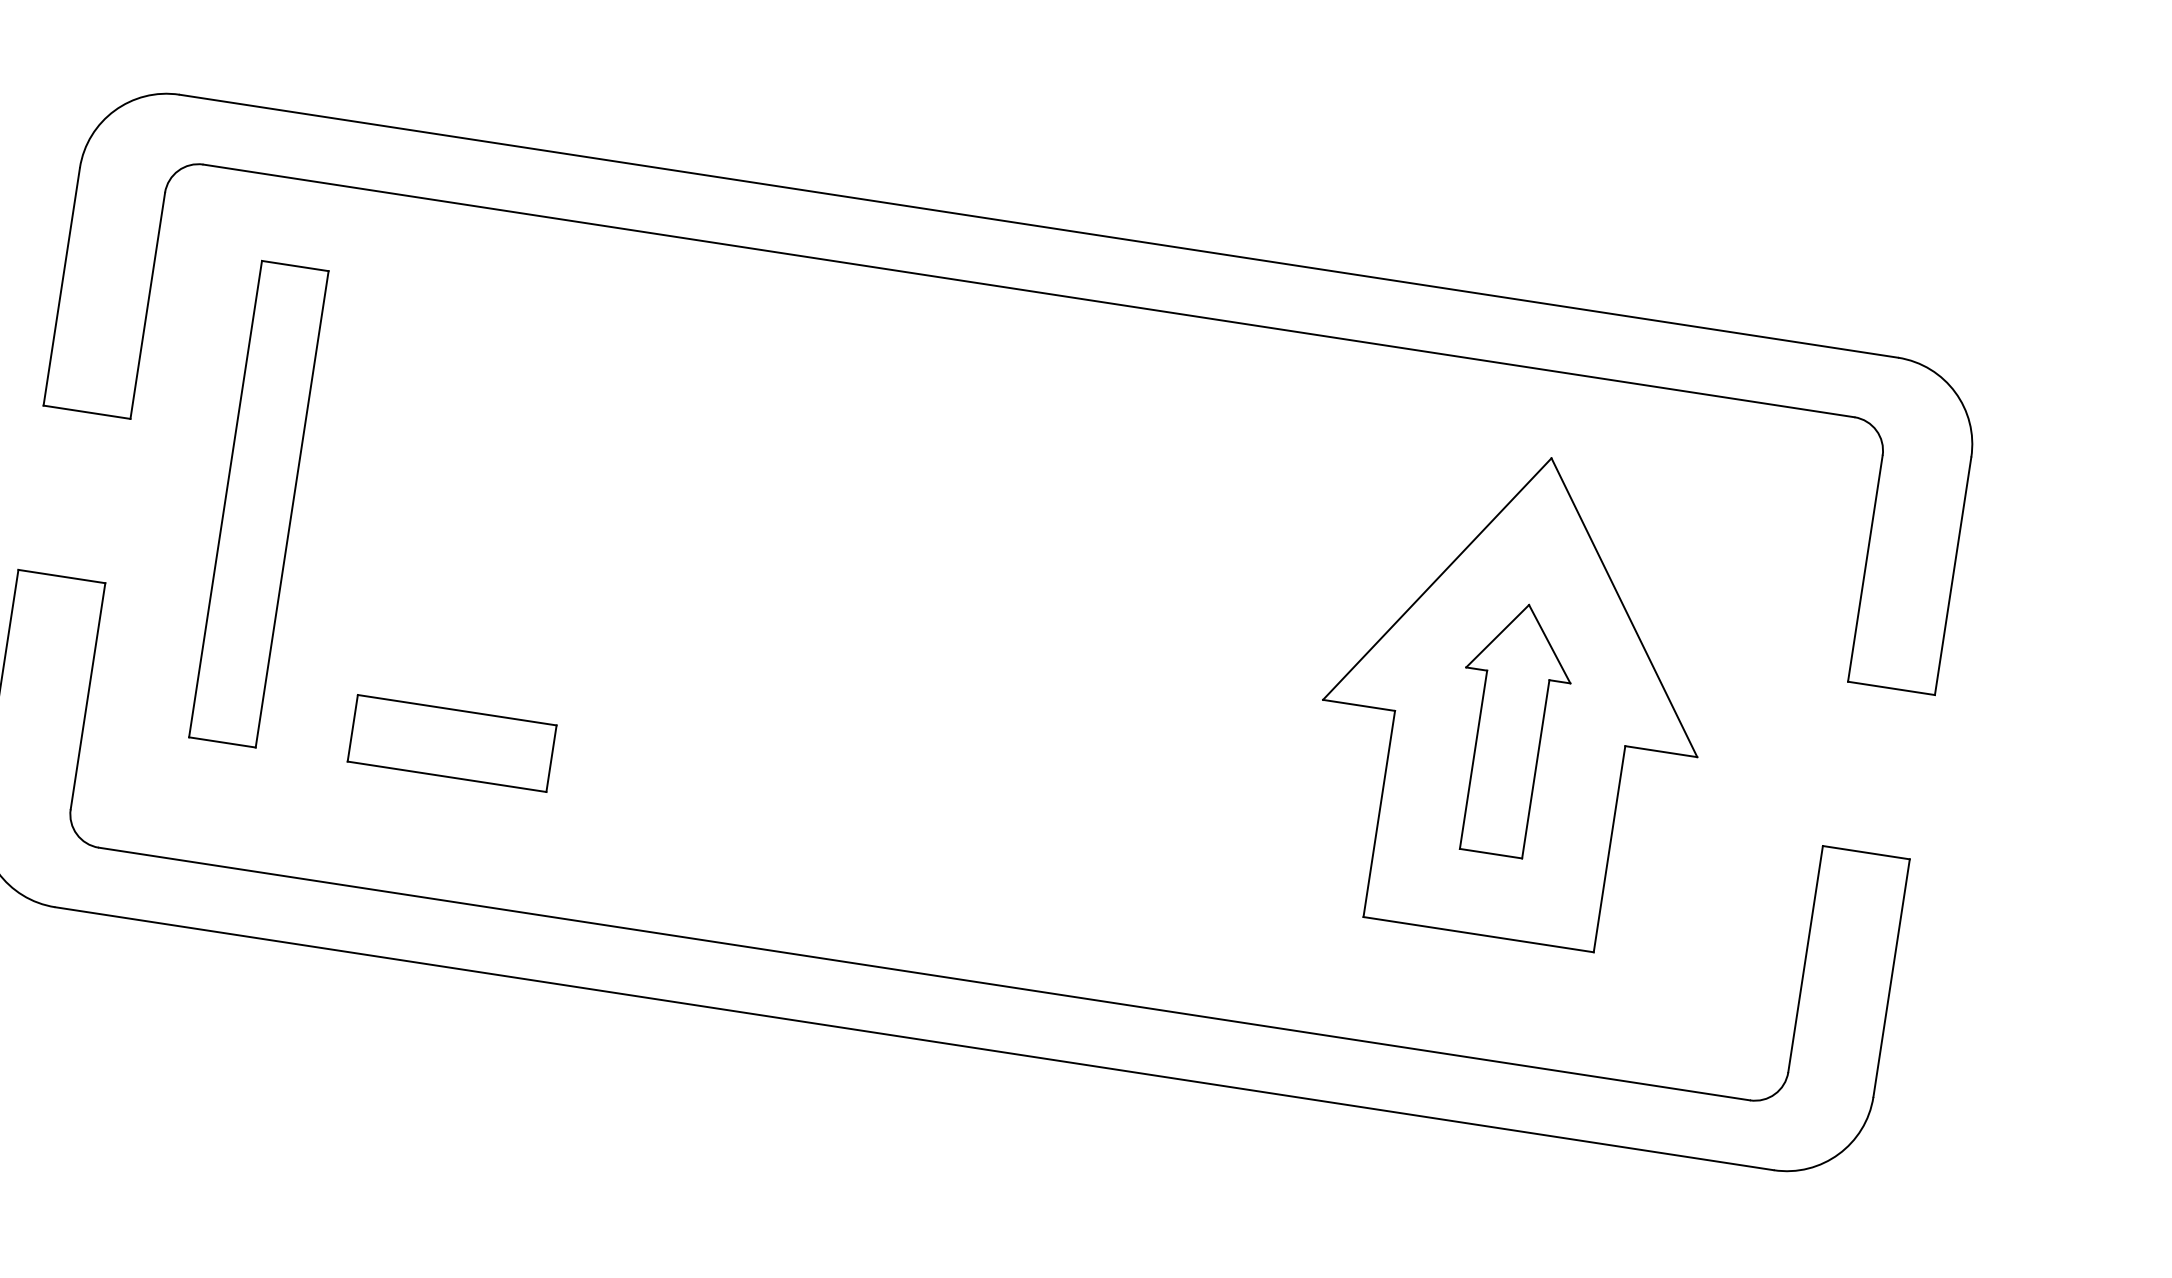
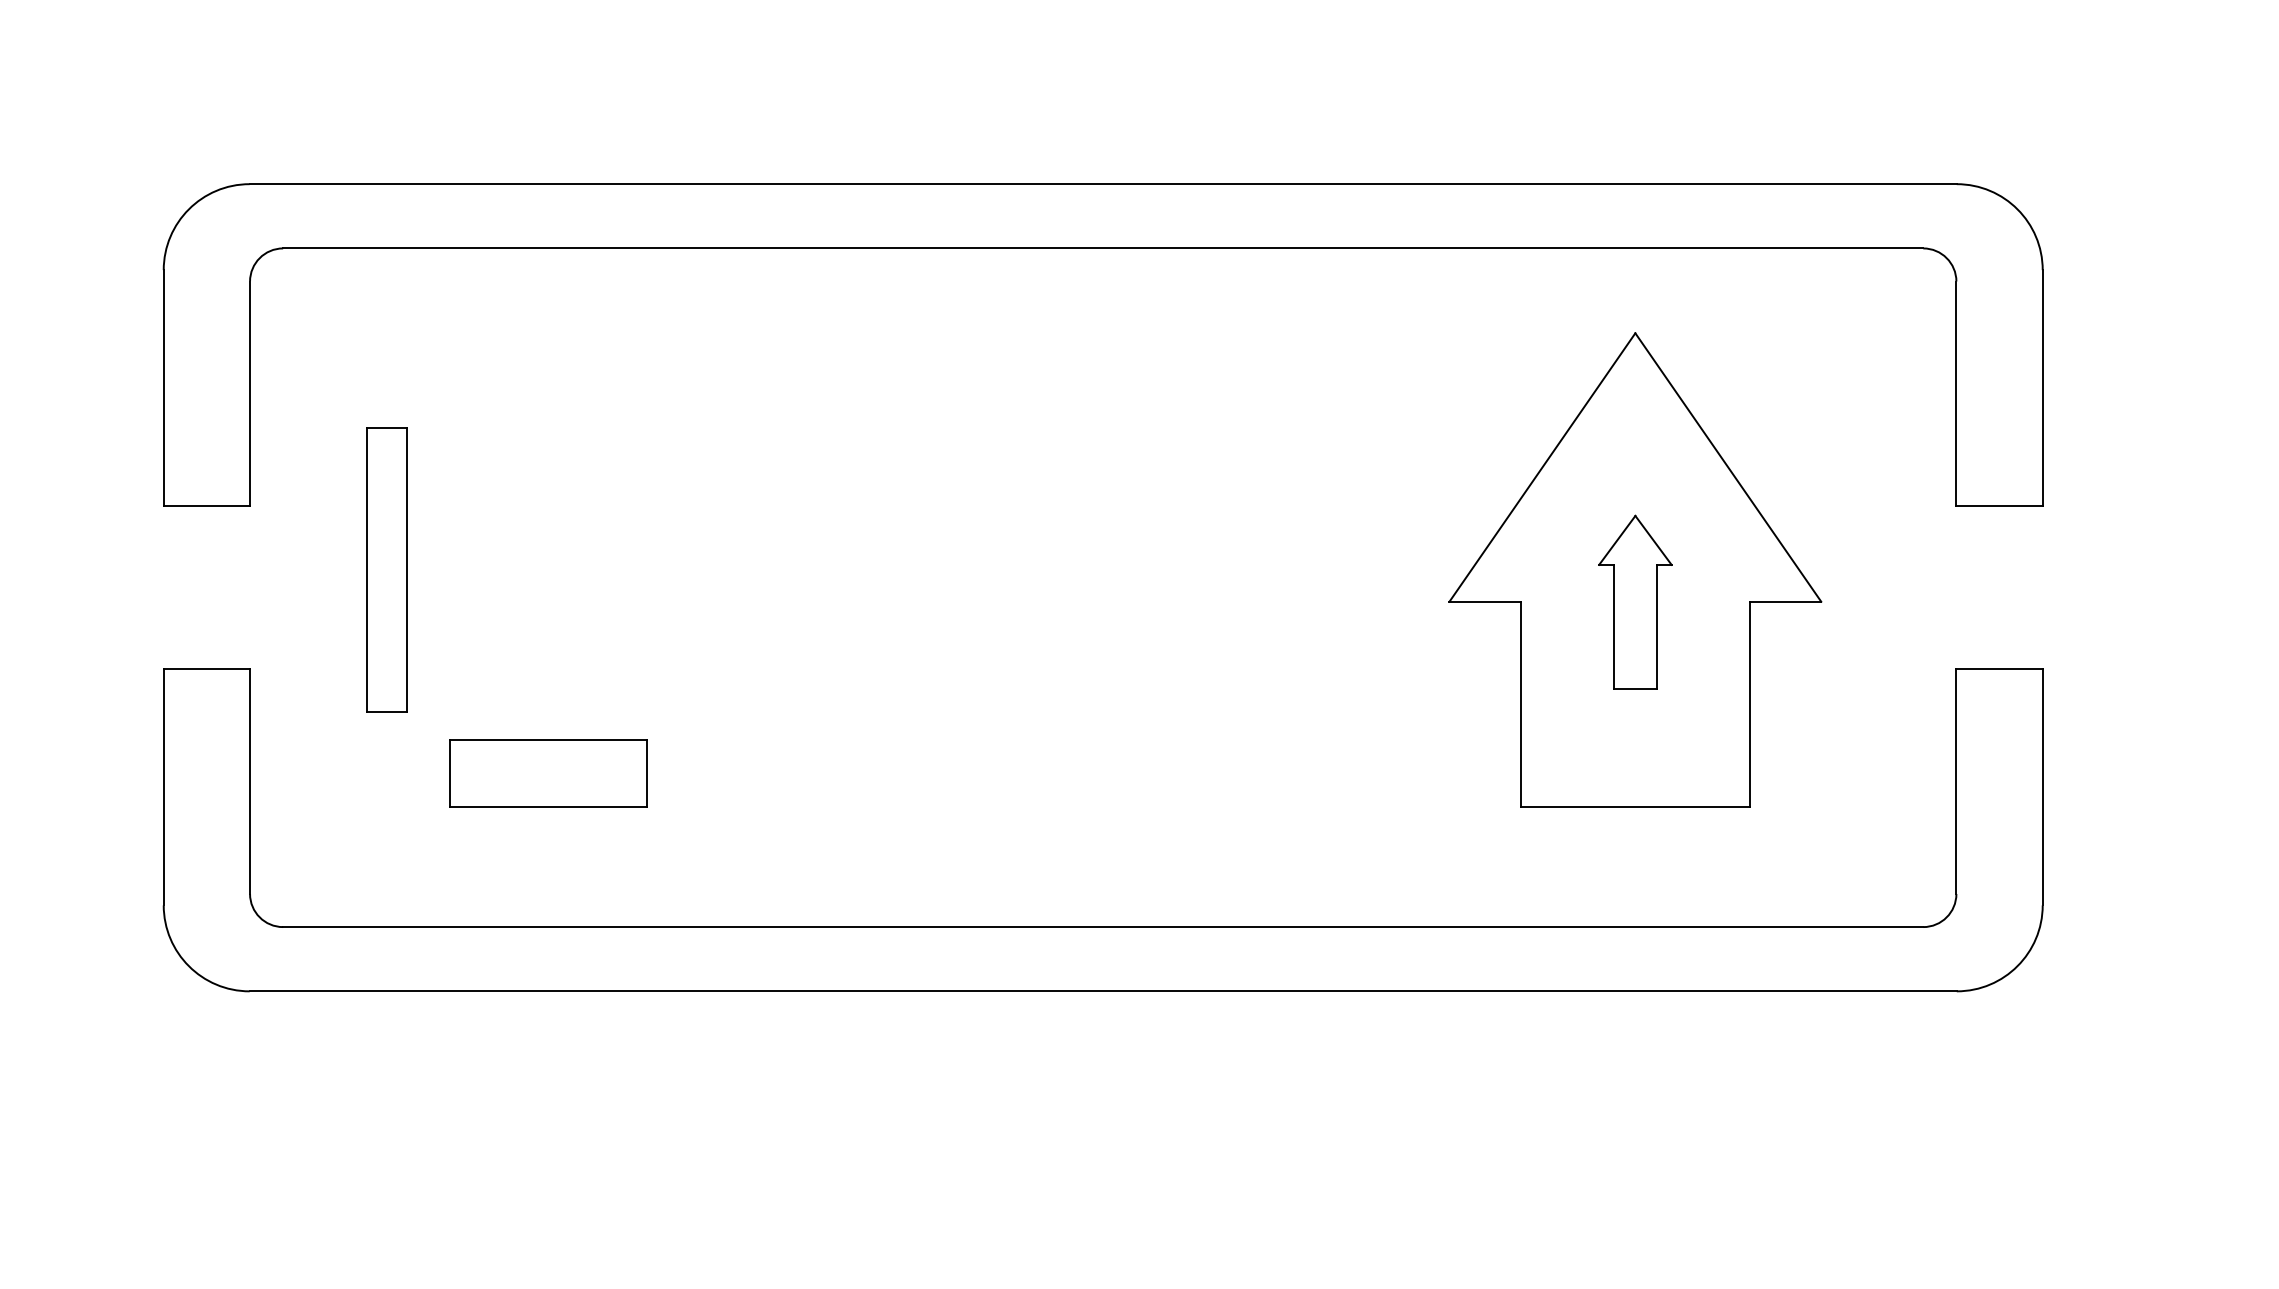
part: (258, 503) -> (386, 569), size x0.6
part: (1510, 728) -> (1635, 601), size x0.7
part: (452, 743) -> (548, 773), moved

